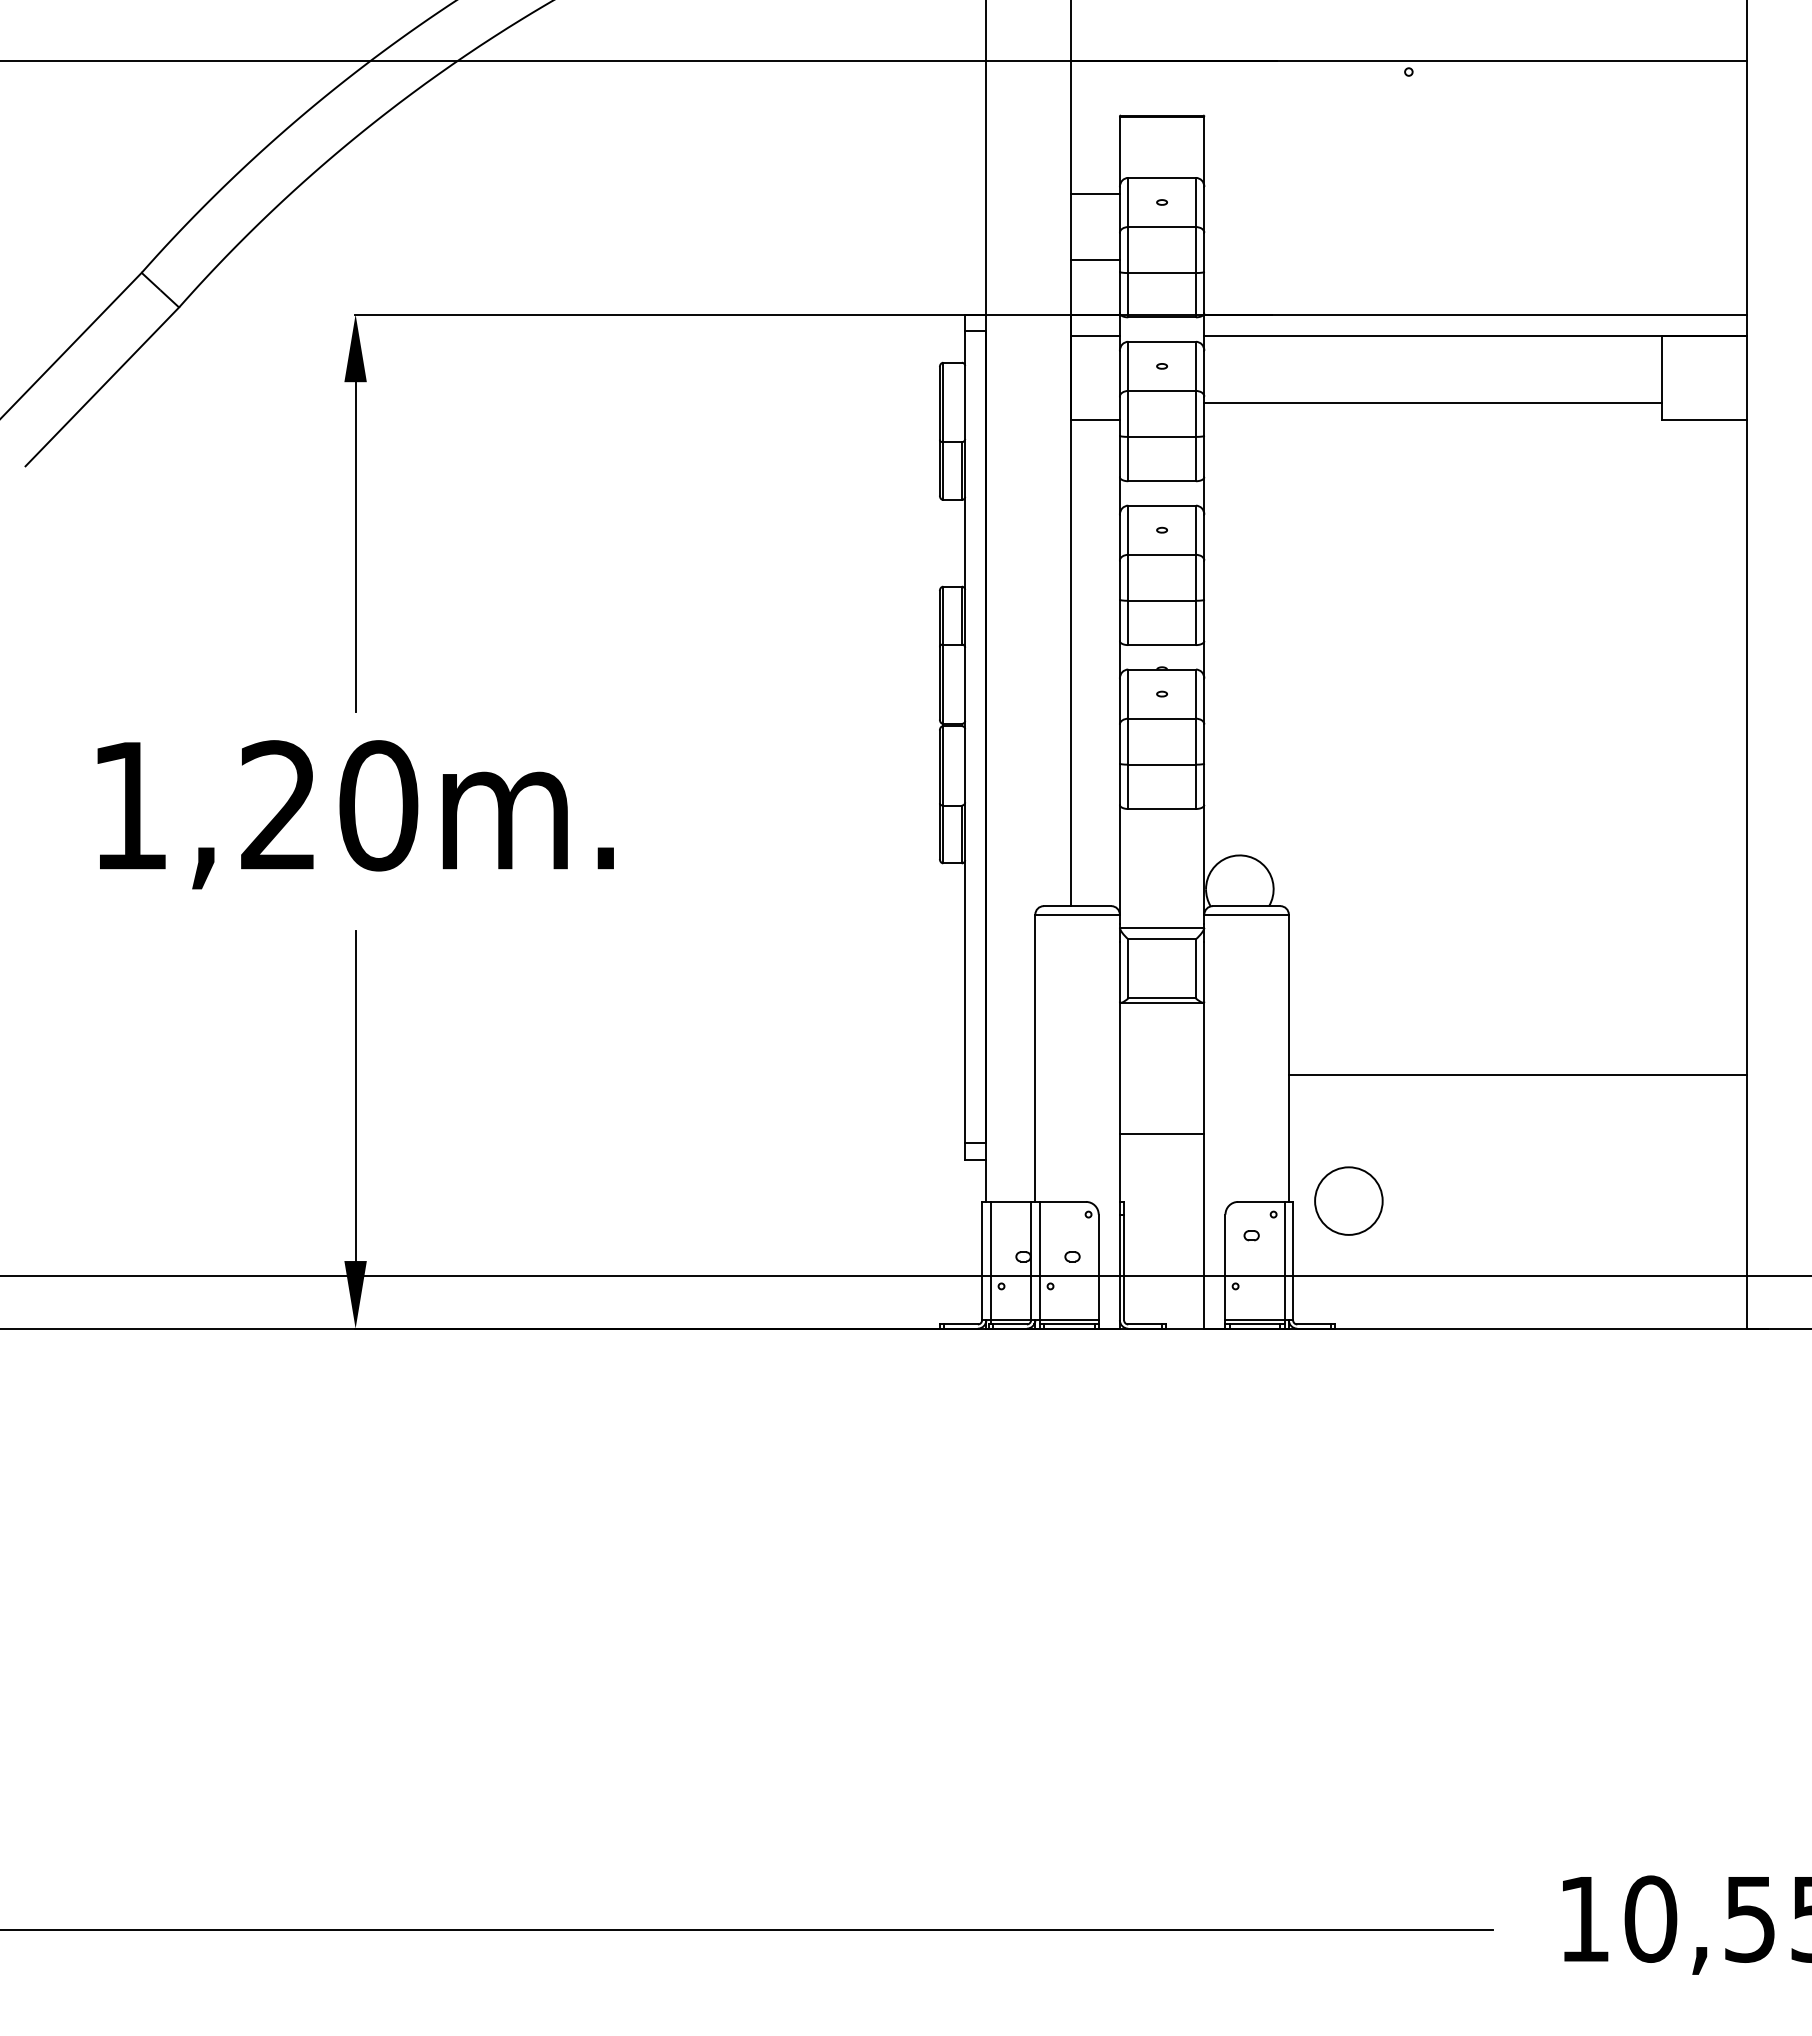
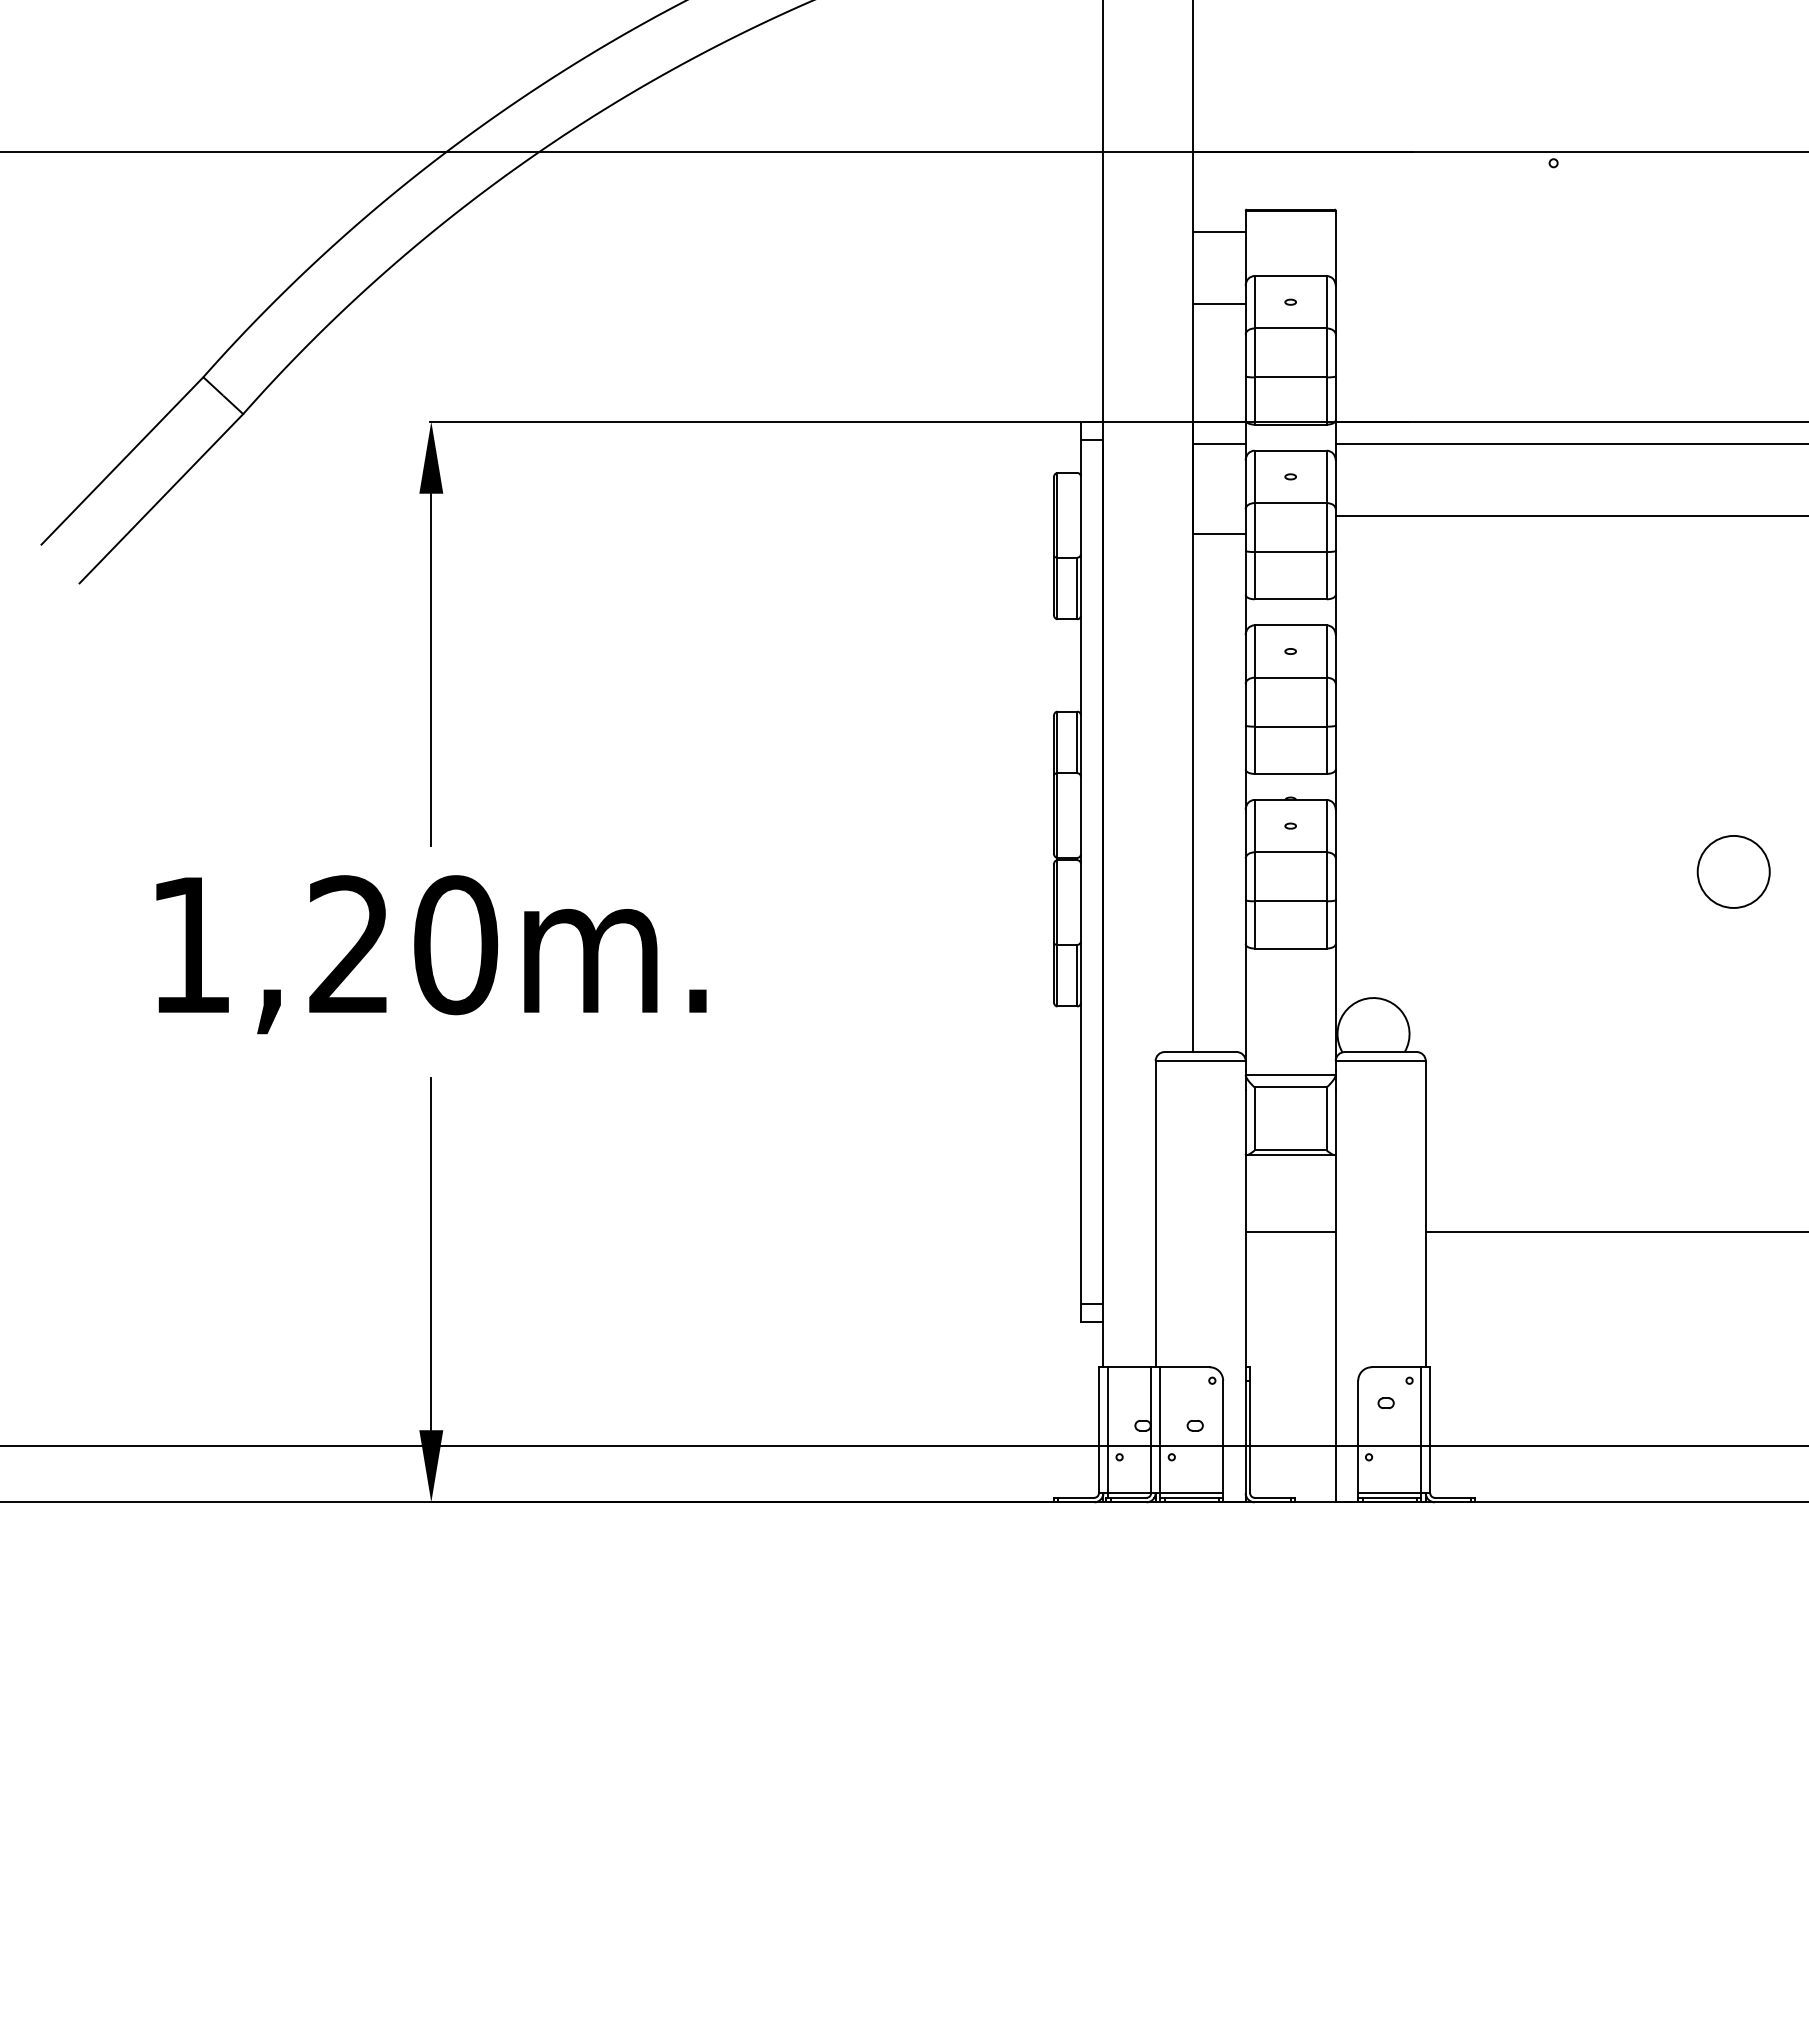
line: (1094, 194) -> (1218, 231), moved
line: (1094, 259) -> (1218, 303), moved
line: (1161, 1134) -> (1290, 1232), moved
circle: (1348, 1200) -> (1733, 871), moved

